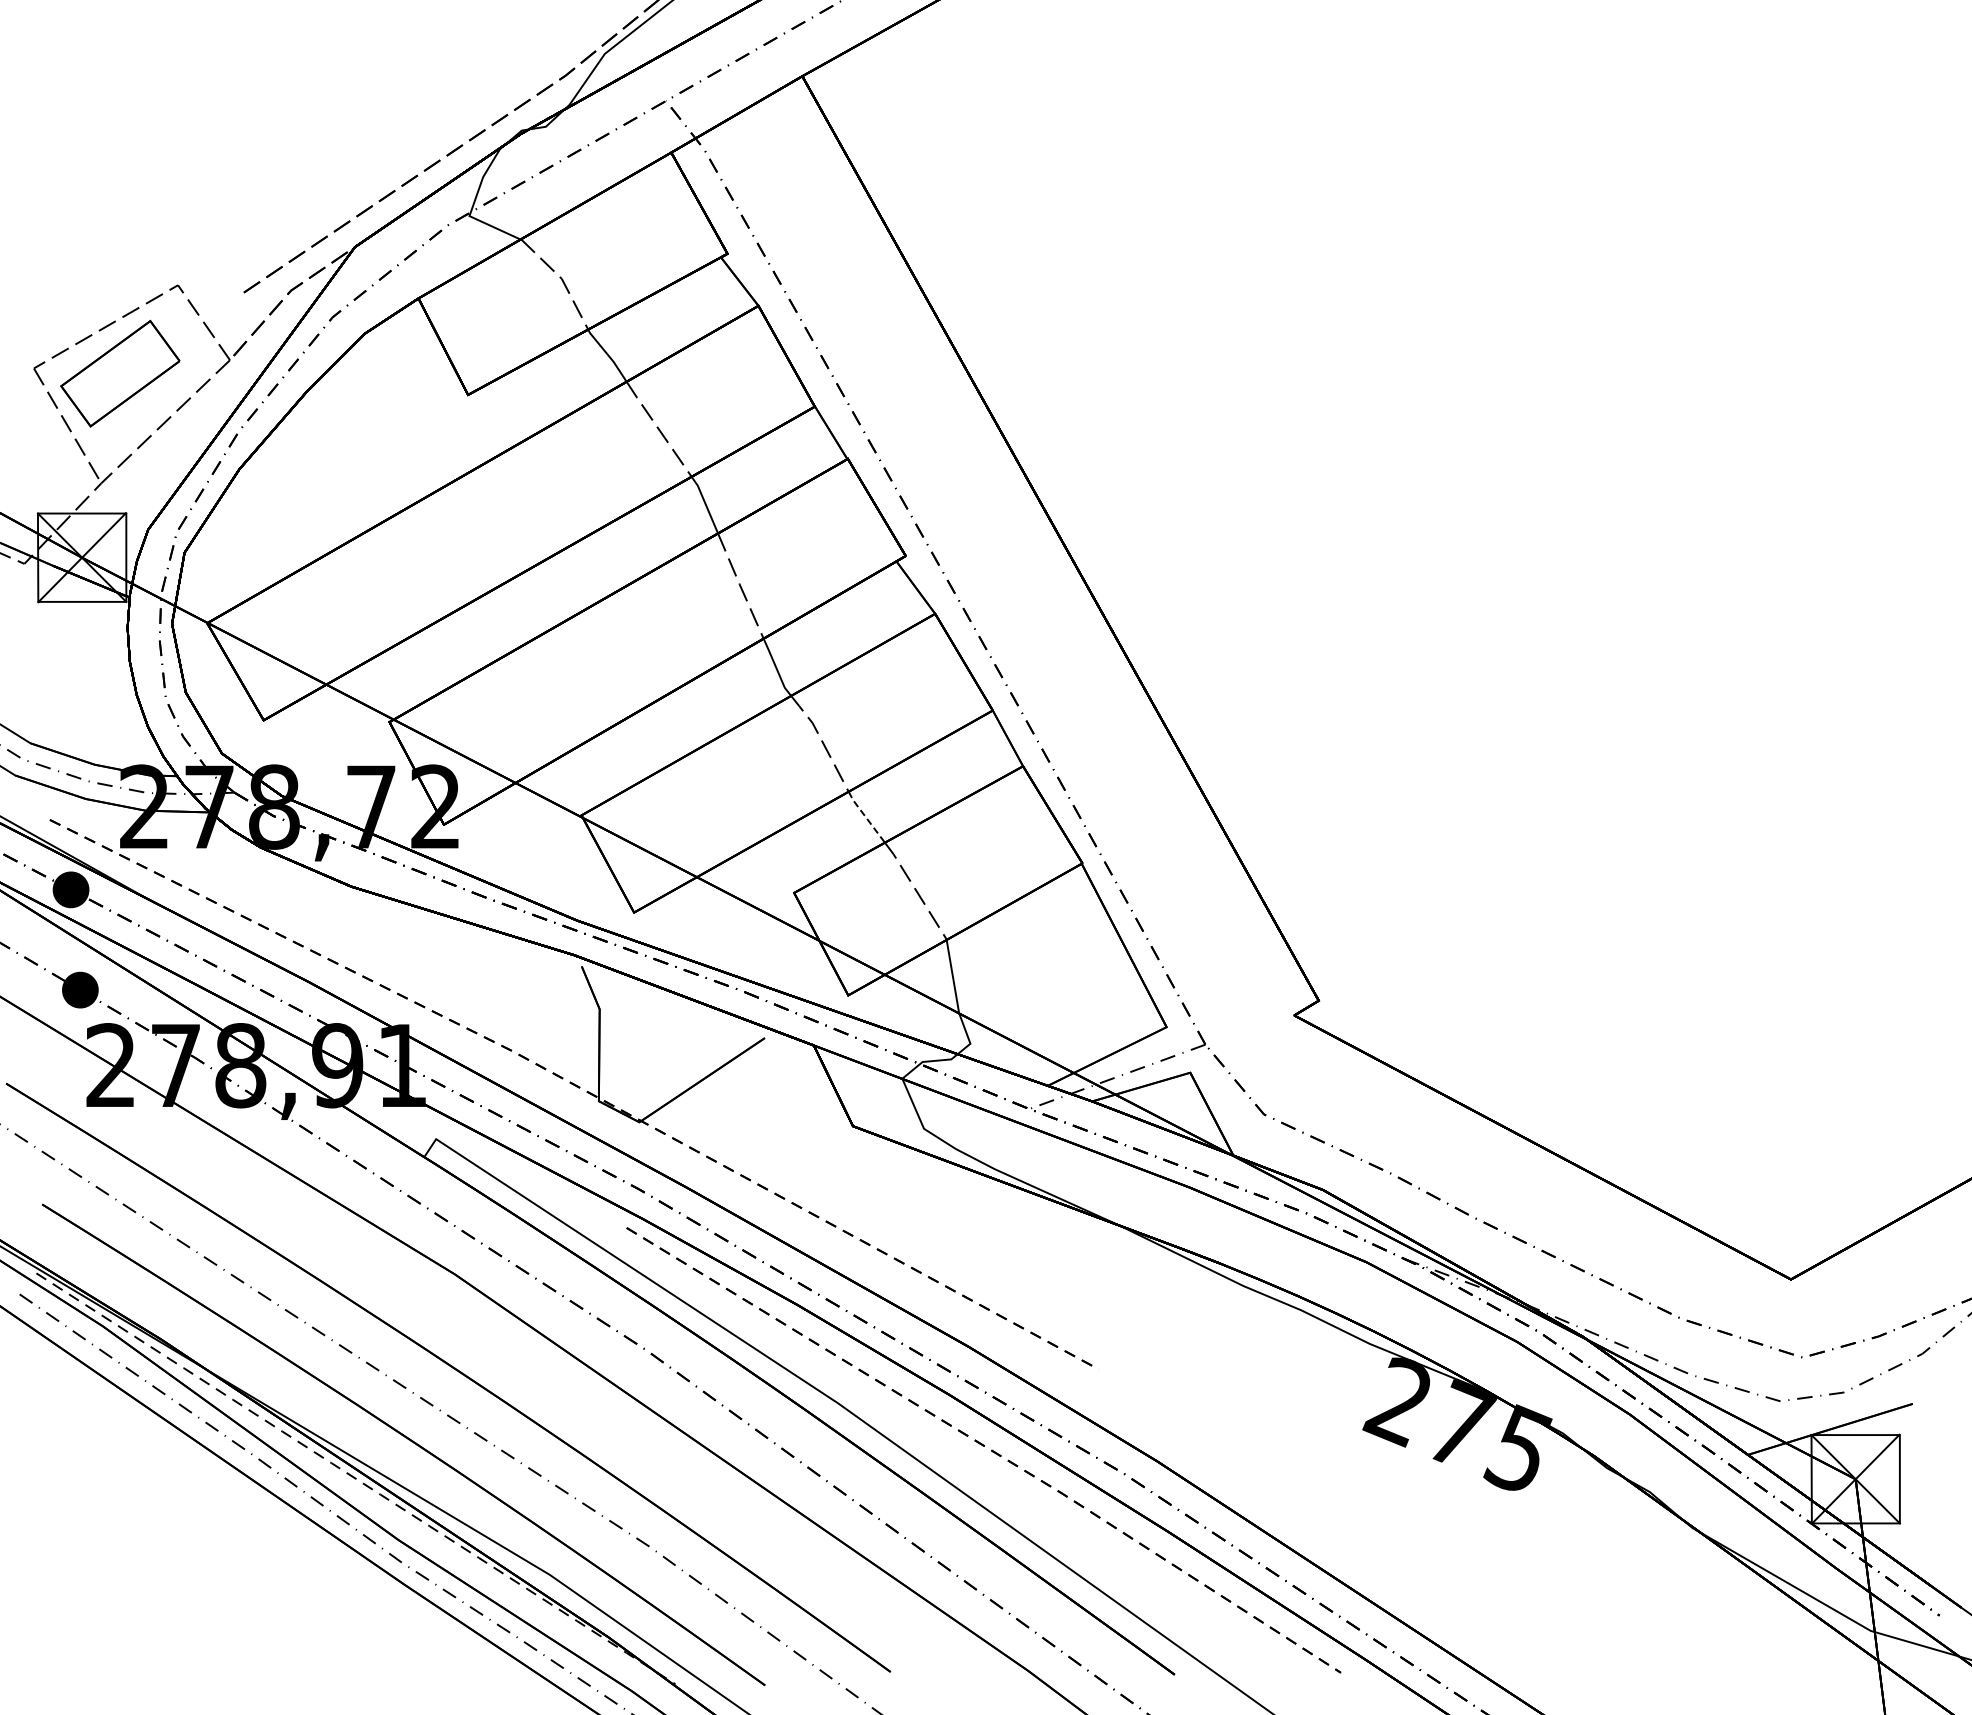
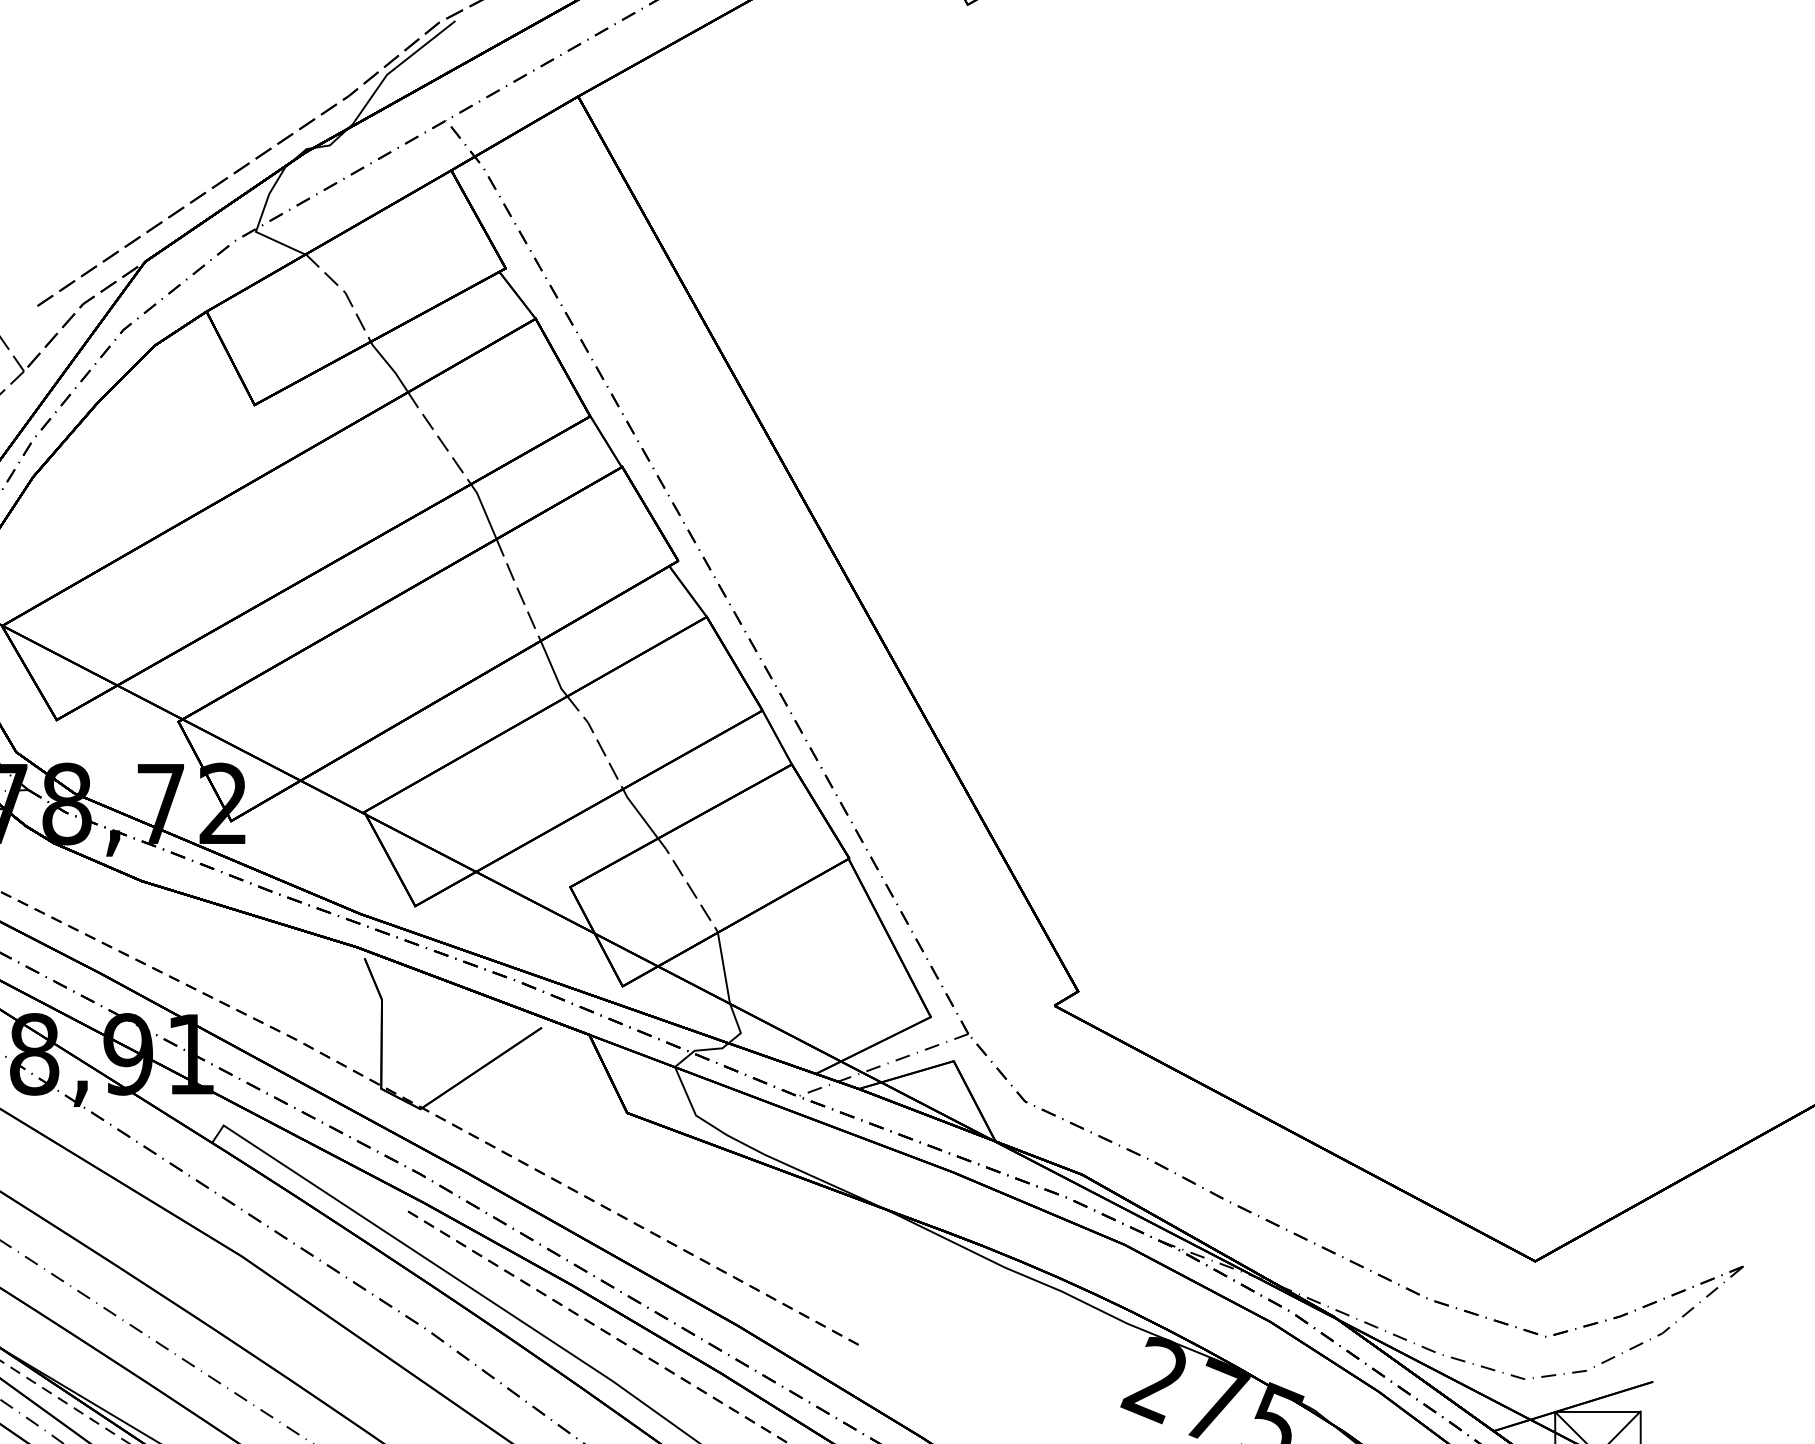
line: (865, 817) -> (639, 814), dashed -> solid

